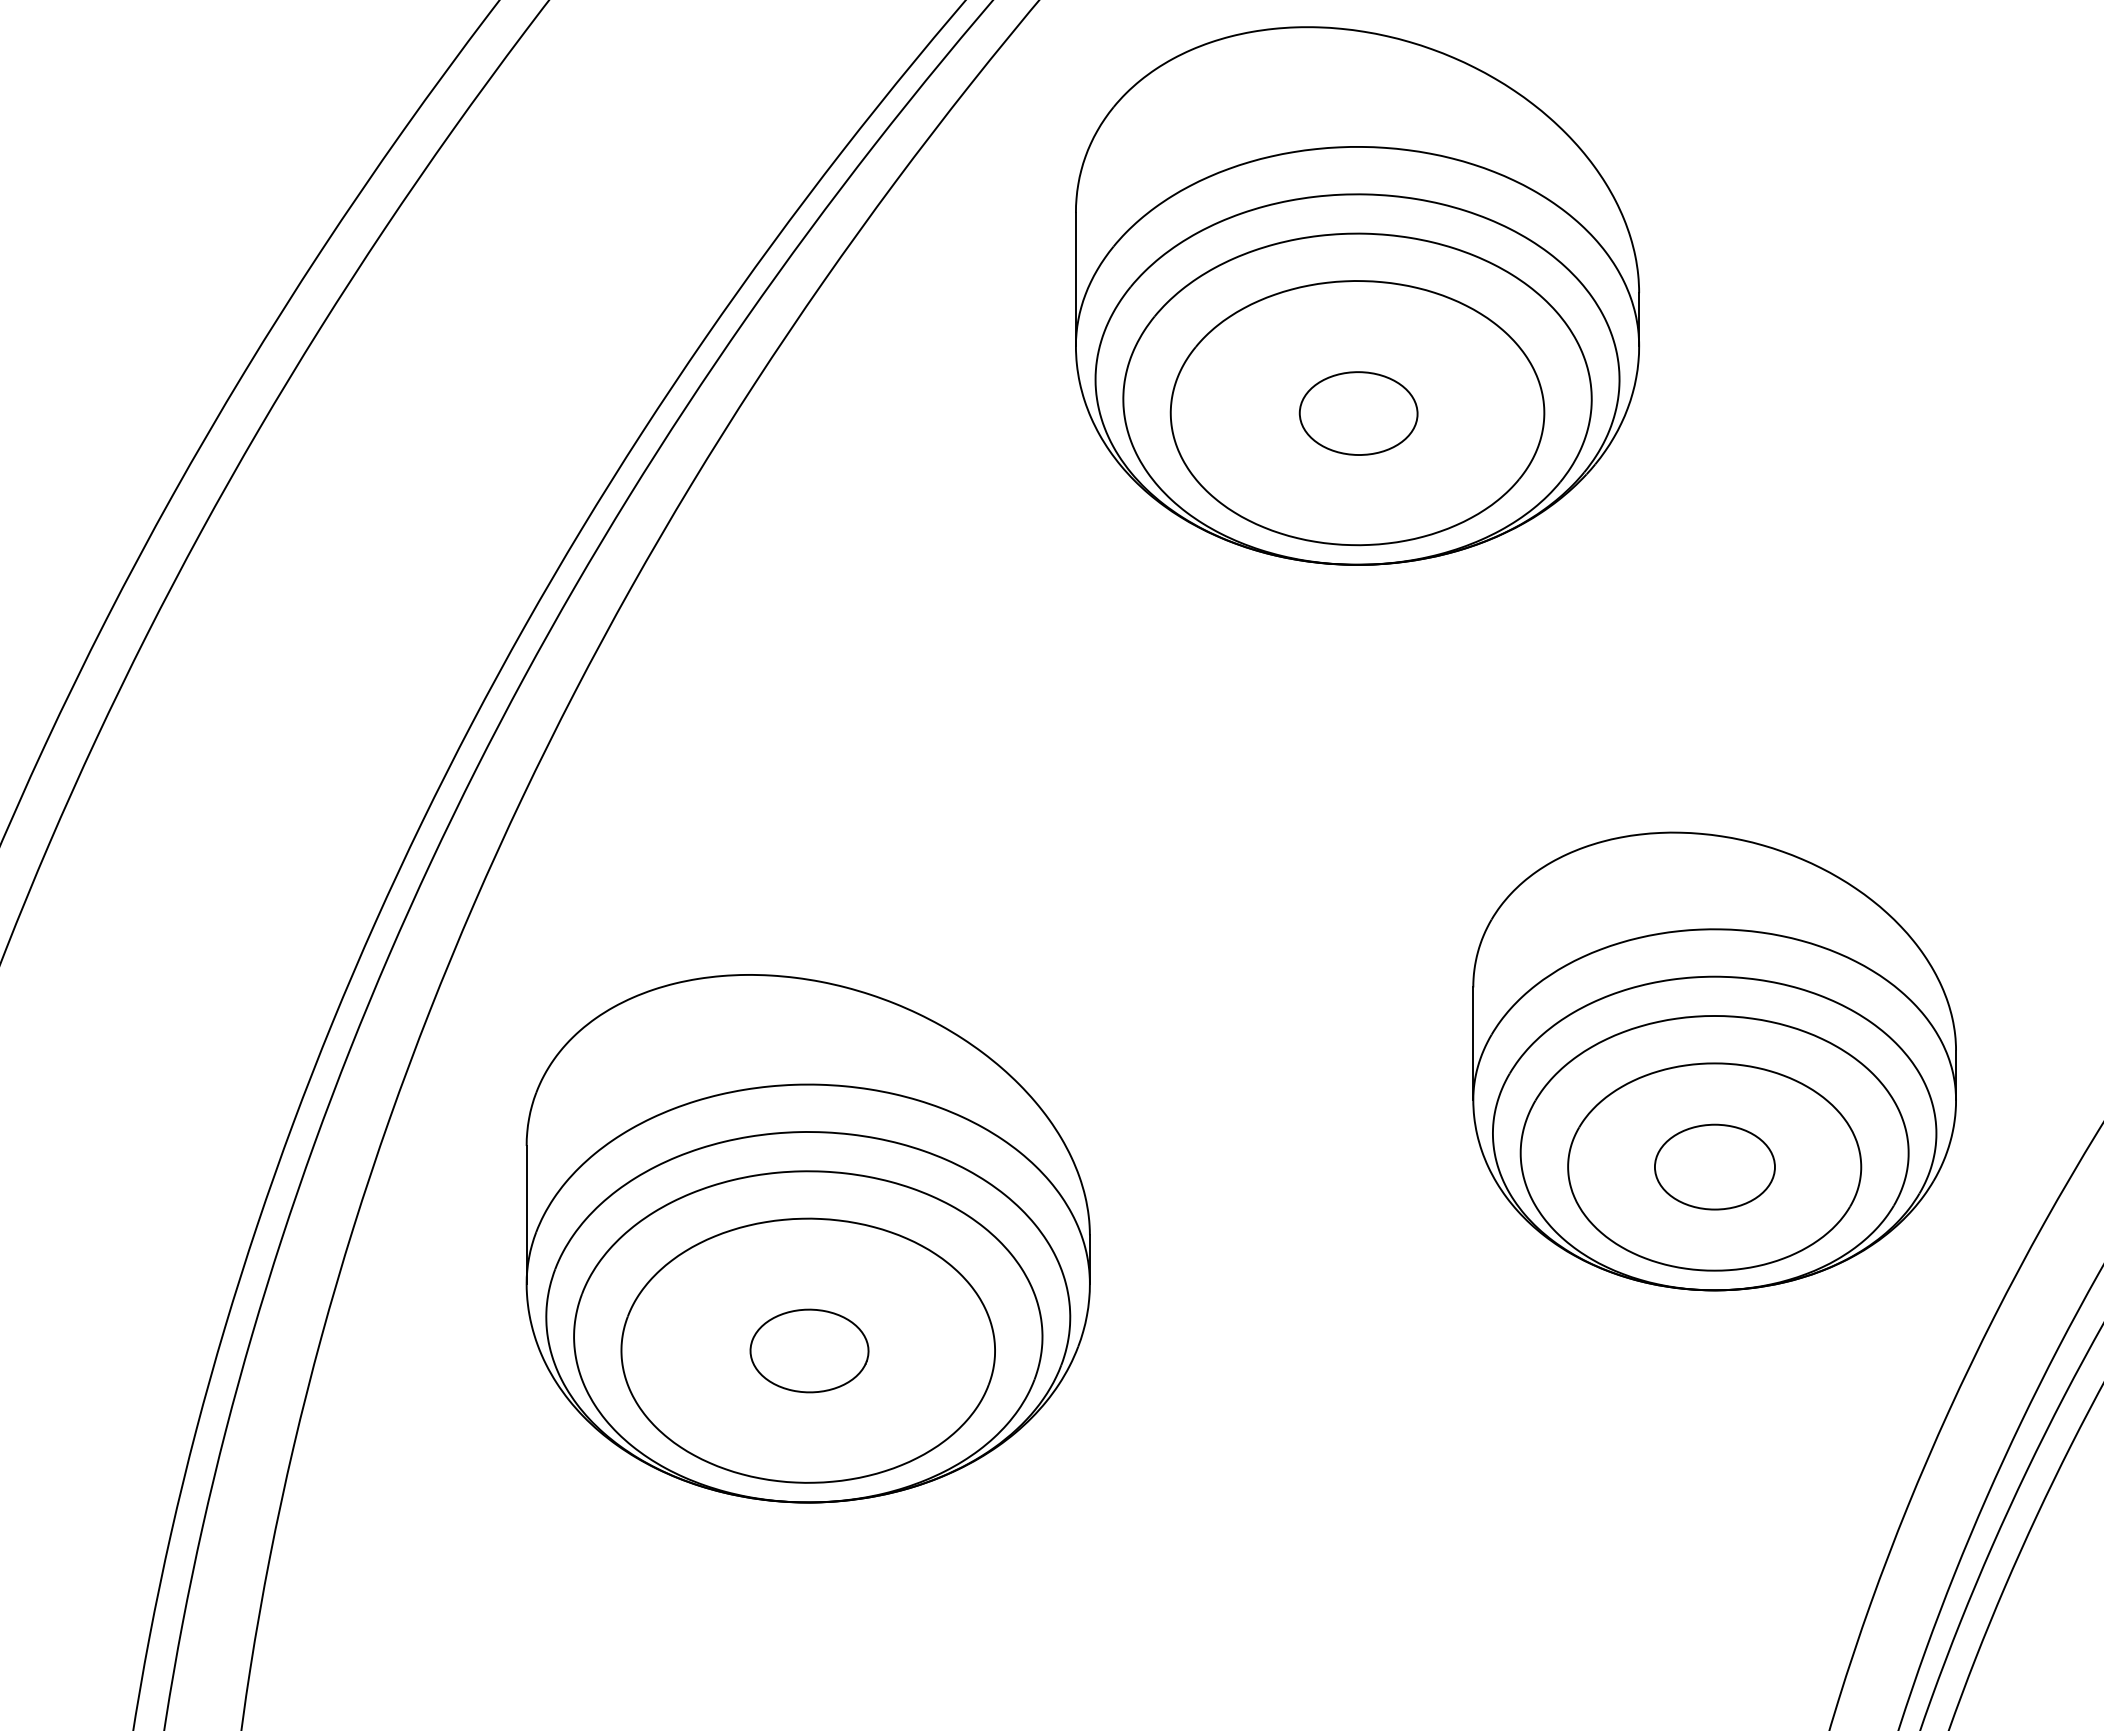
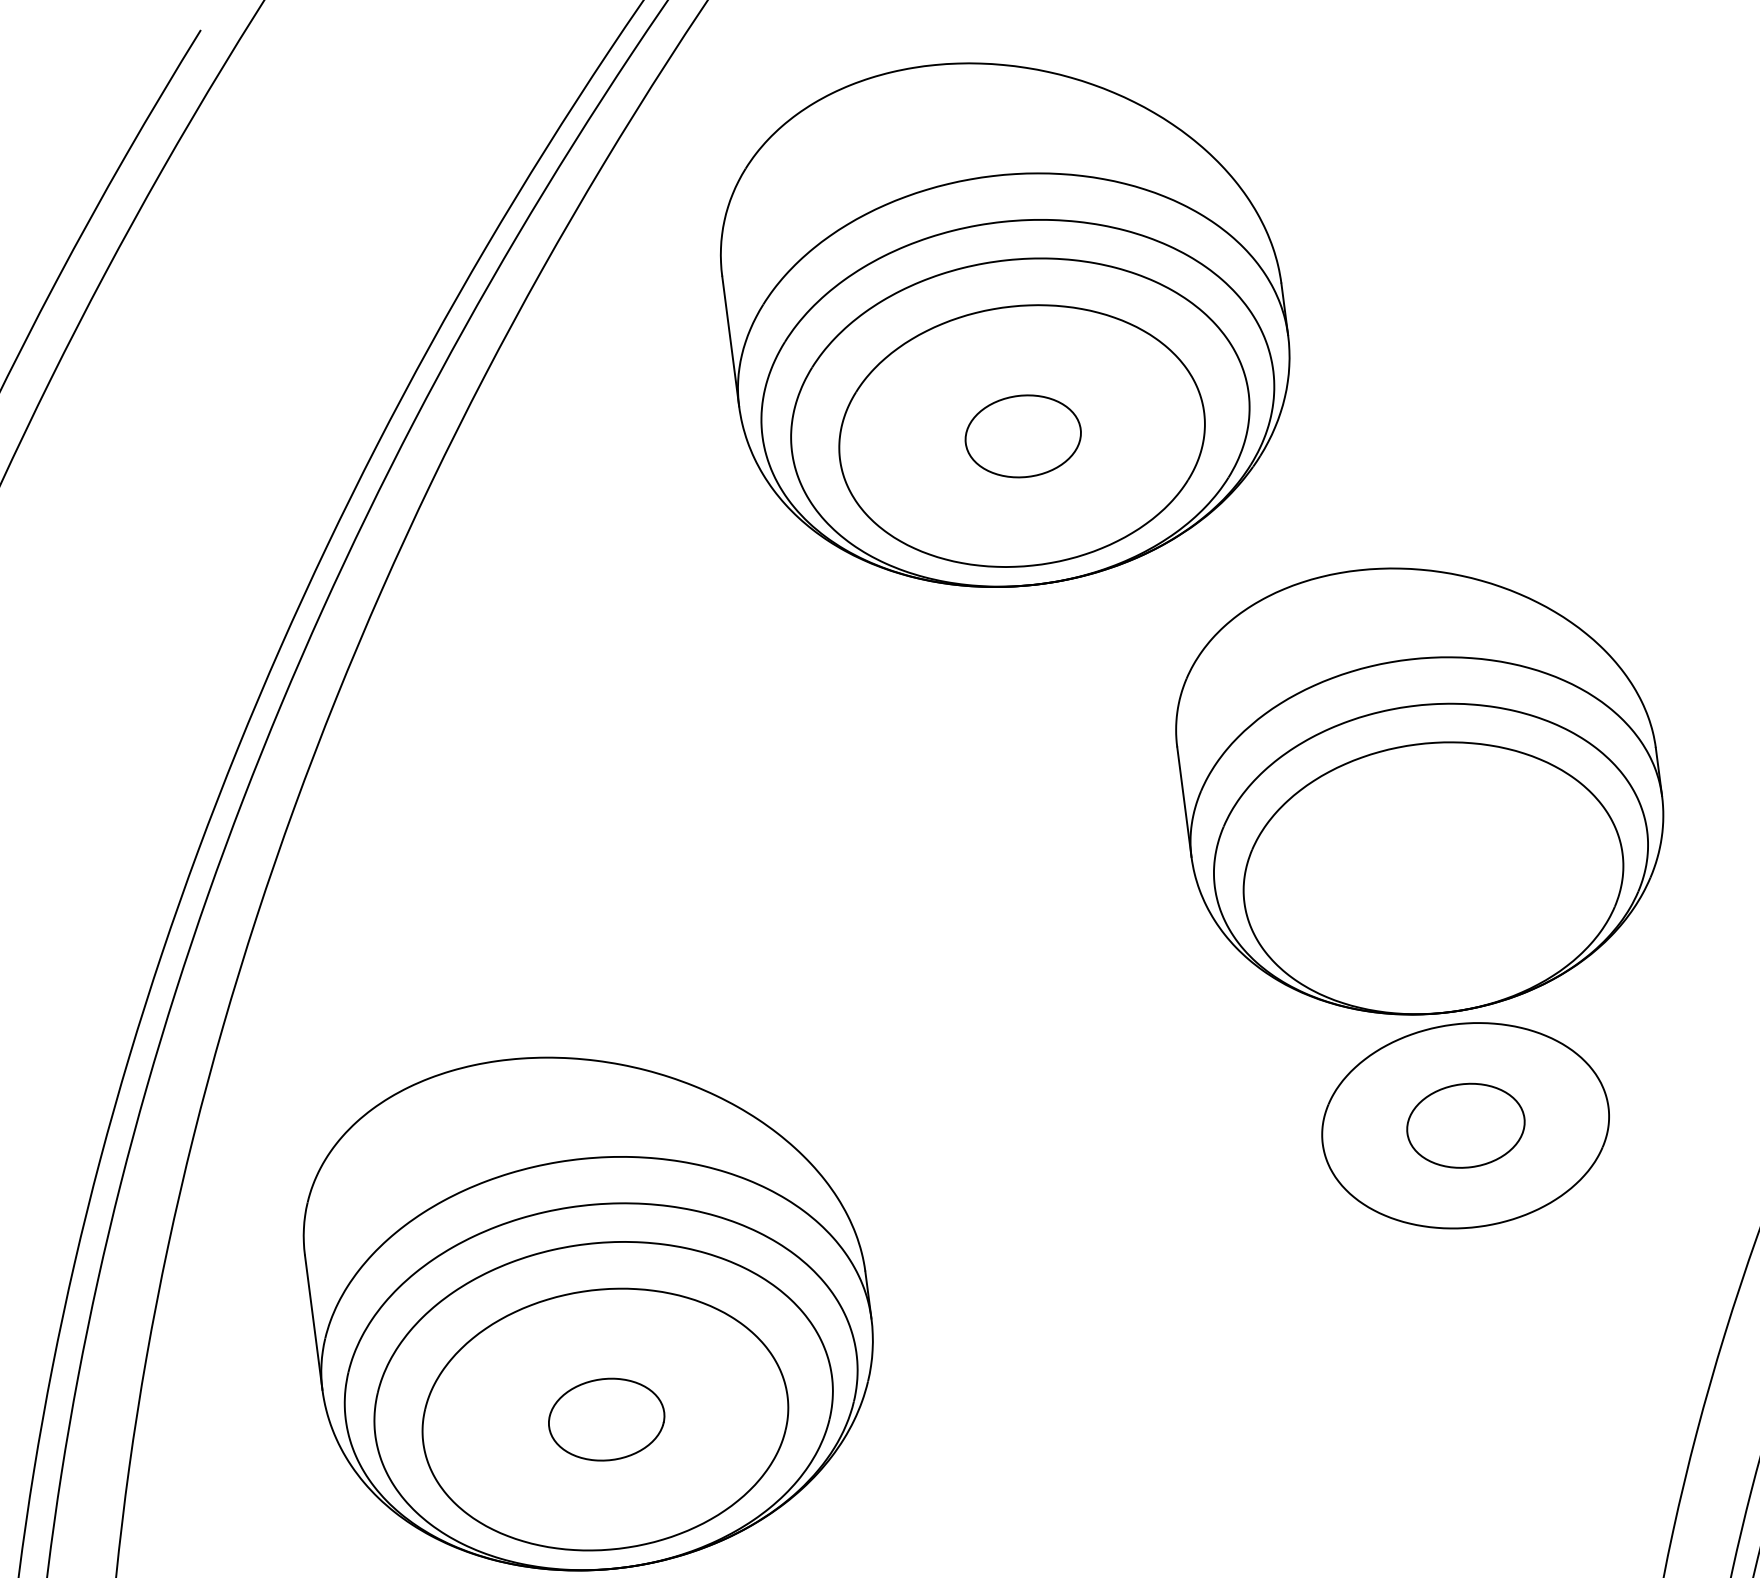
part: (1714, 1061) -> (1421, 788), moved

